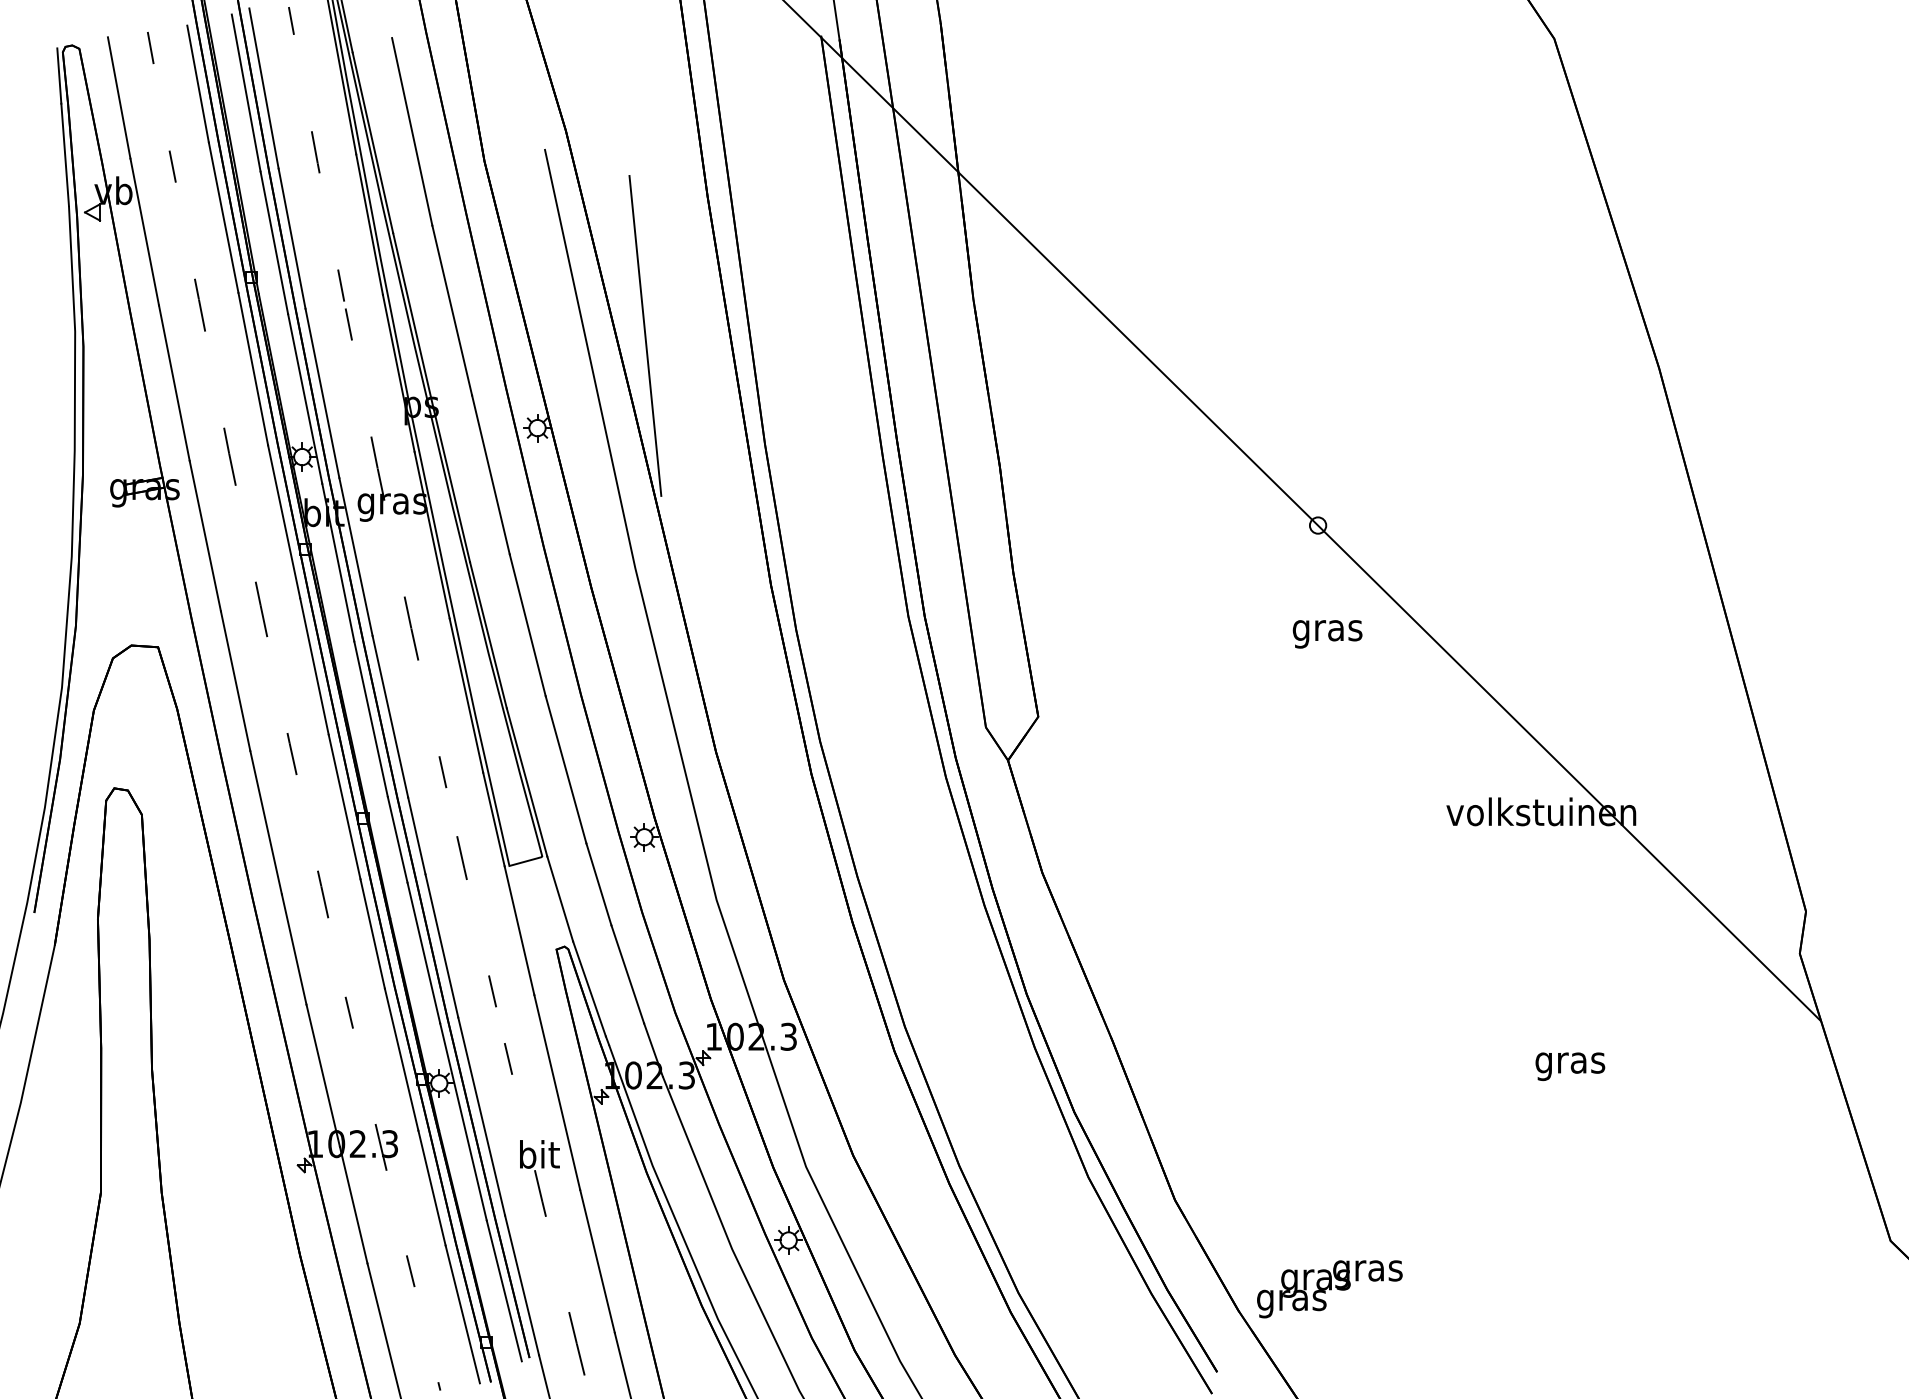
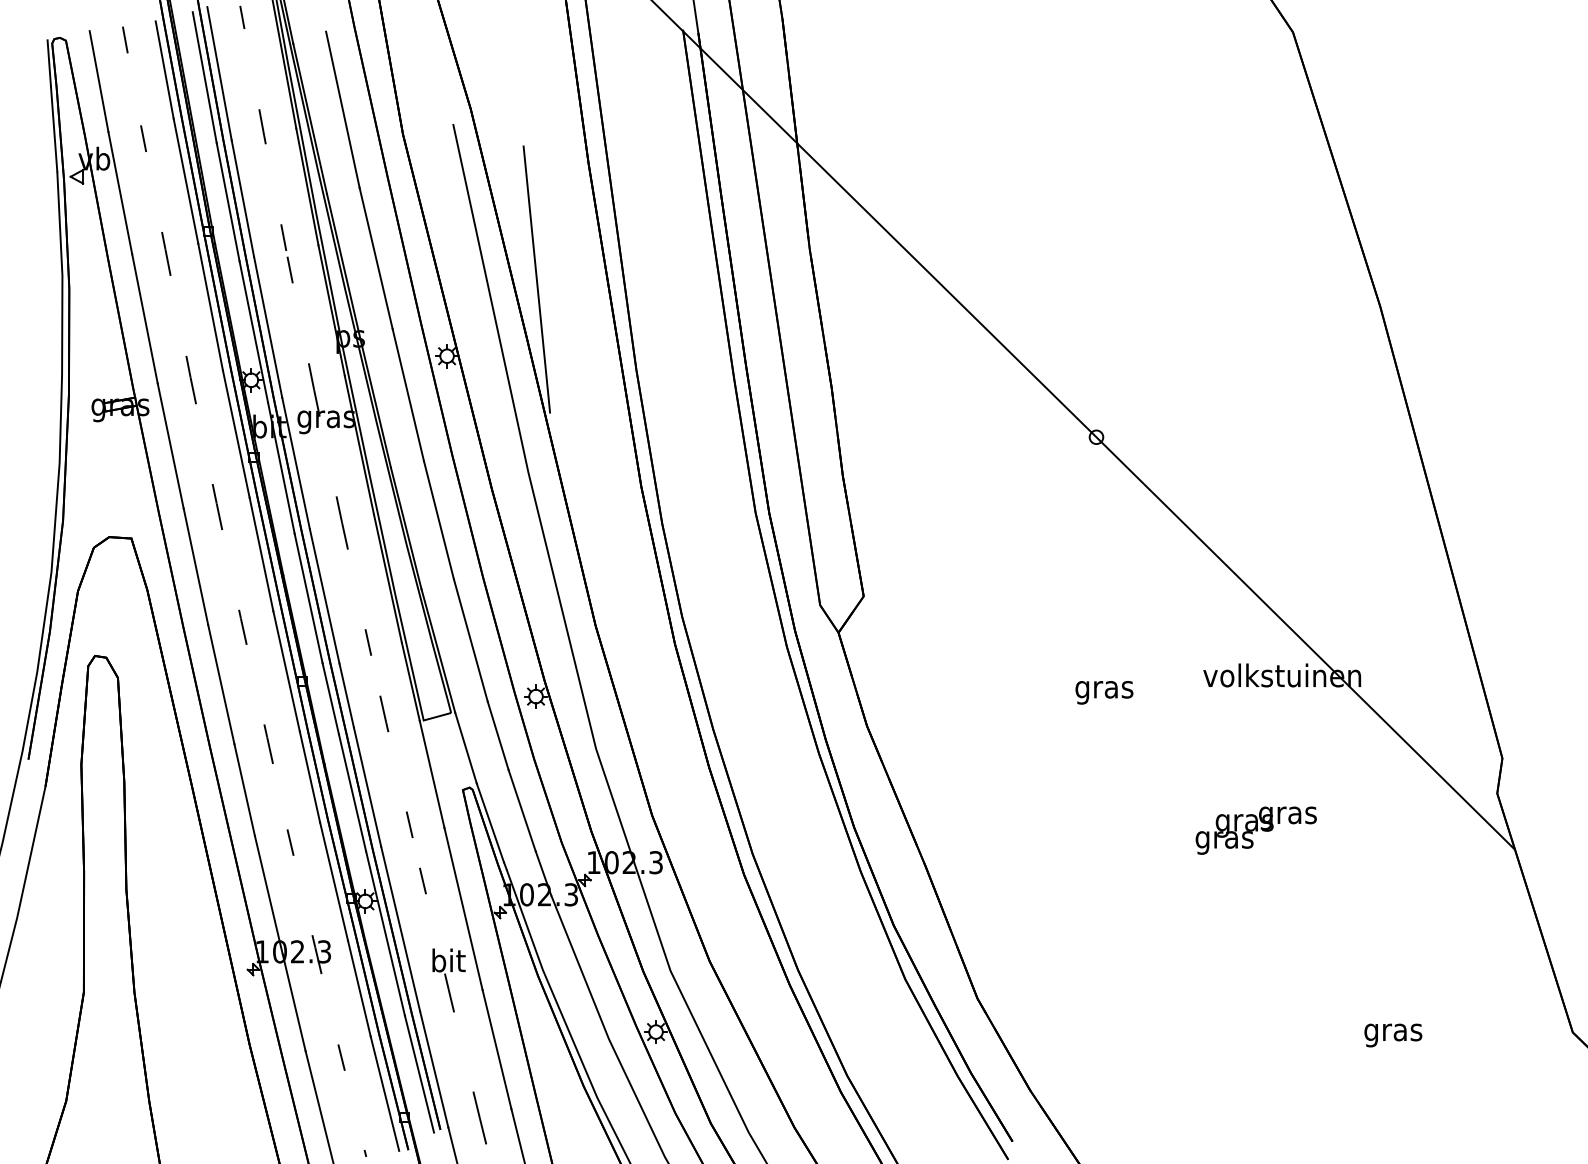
text: (1327, 633) -> (1104, 692), moved
text: (1570, 1066) -> (1393, 1035), moved
text: (1328, 1289) -> (1255, 830), moved

